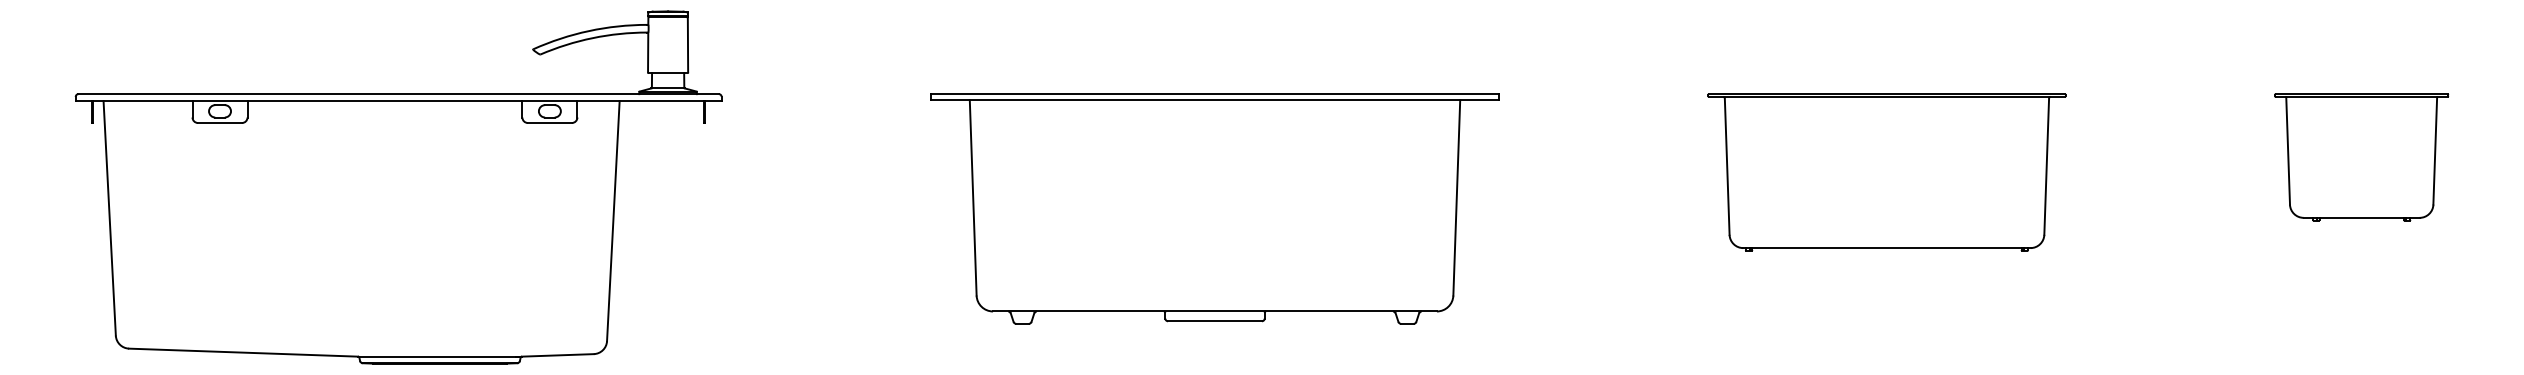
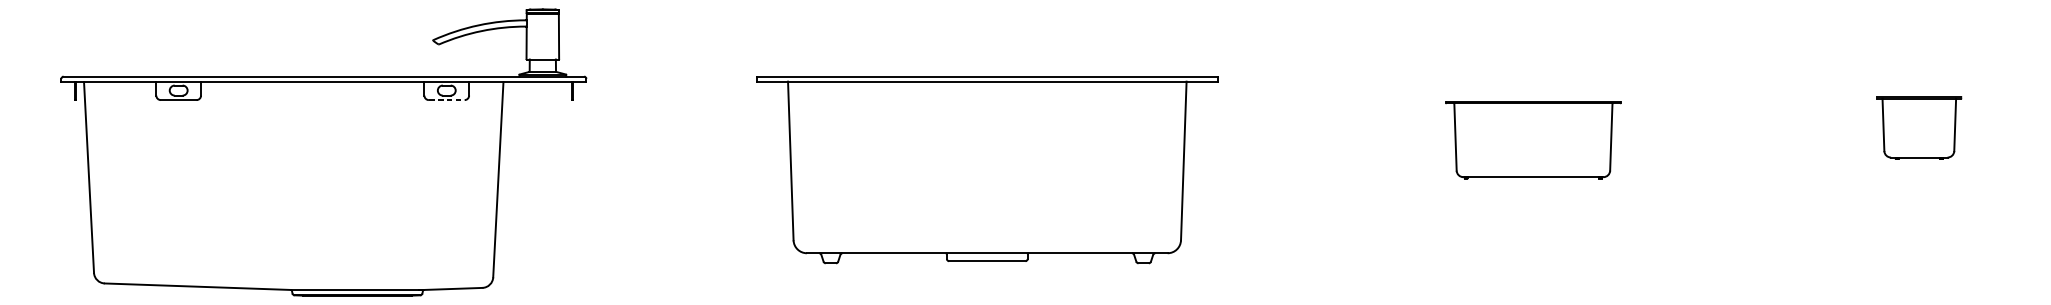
line: (549, 123) -> (446, 100), solid -> dashed
part: (2361, 157) -> (1919, 128), size x0.6
part: (1886, 172) -> (1533, 140), size x0.6

